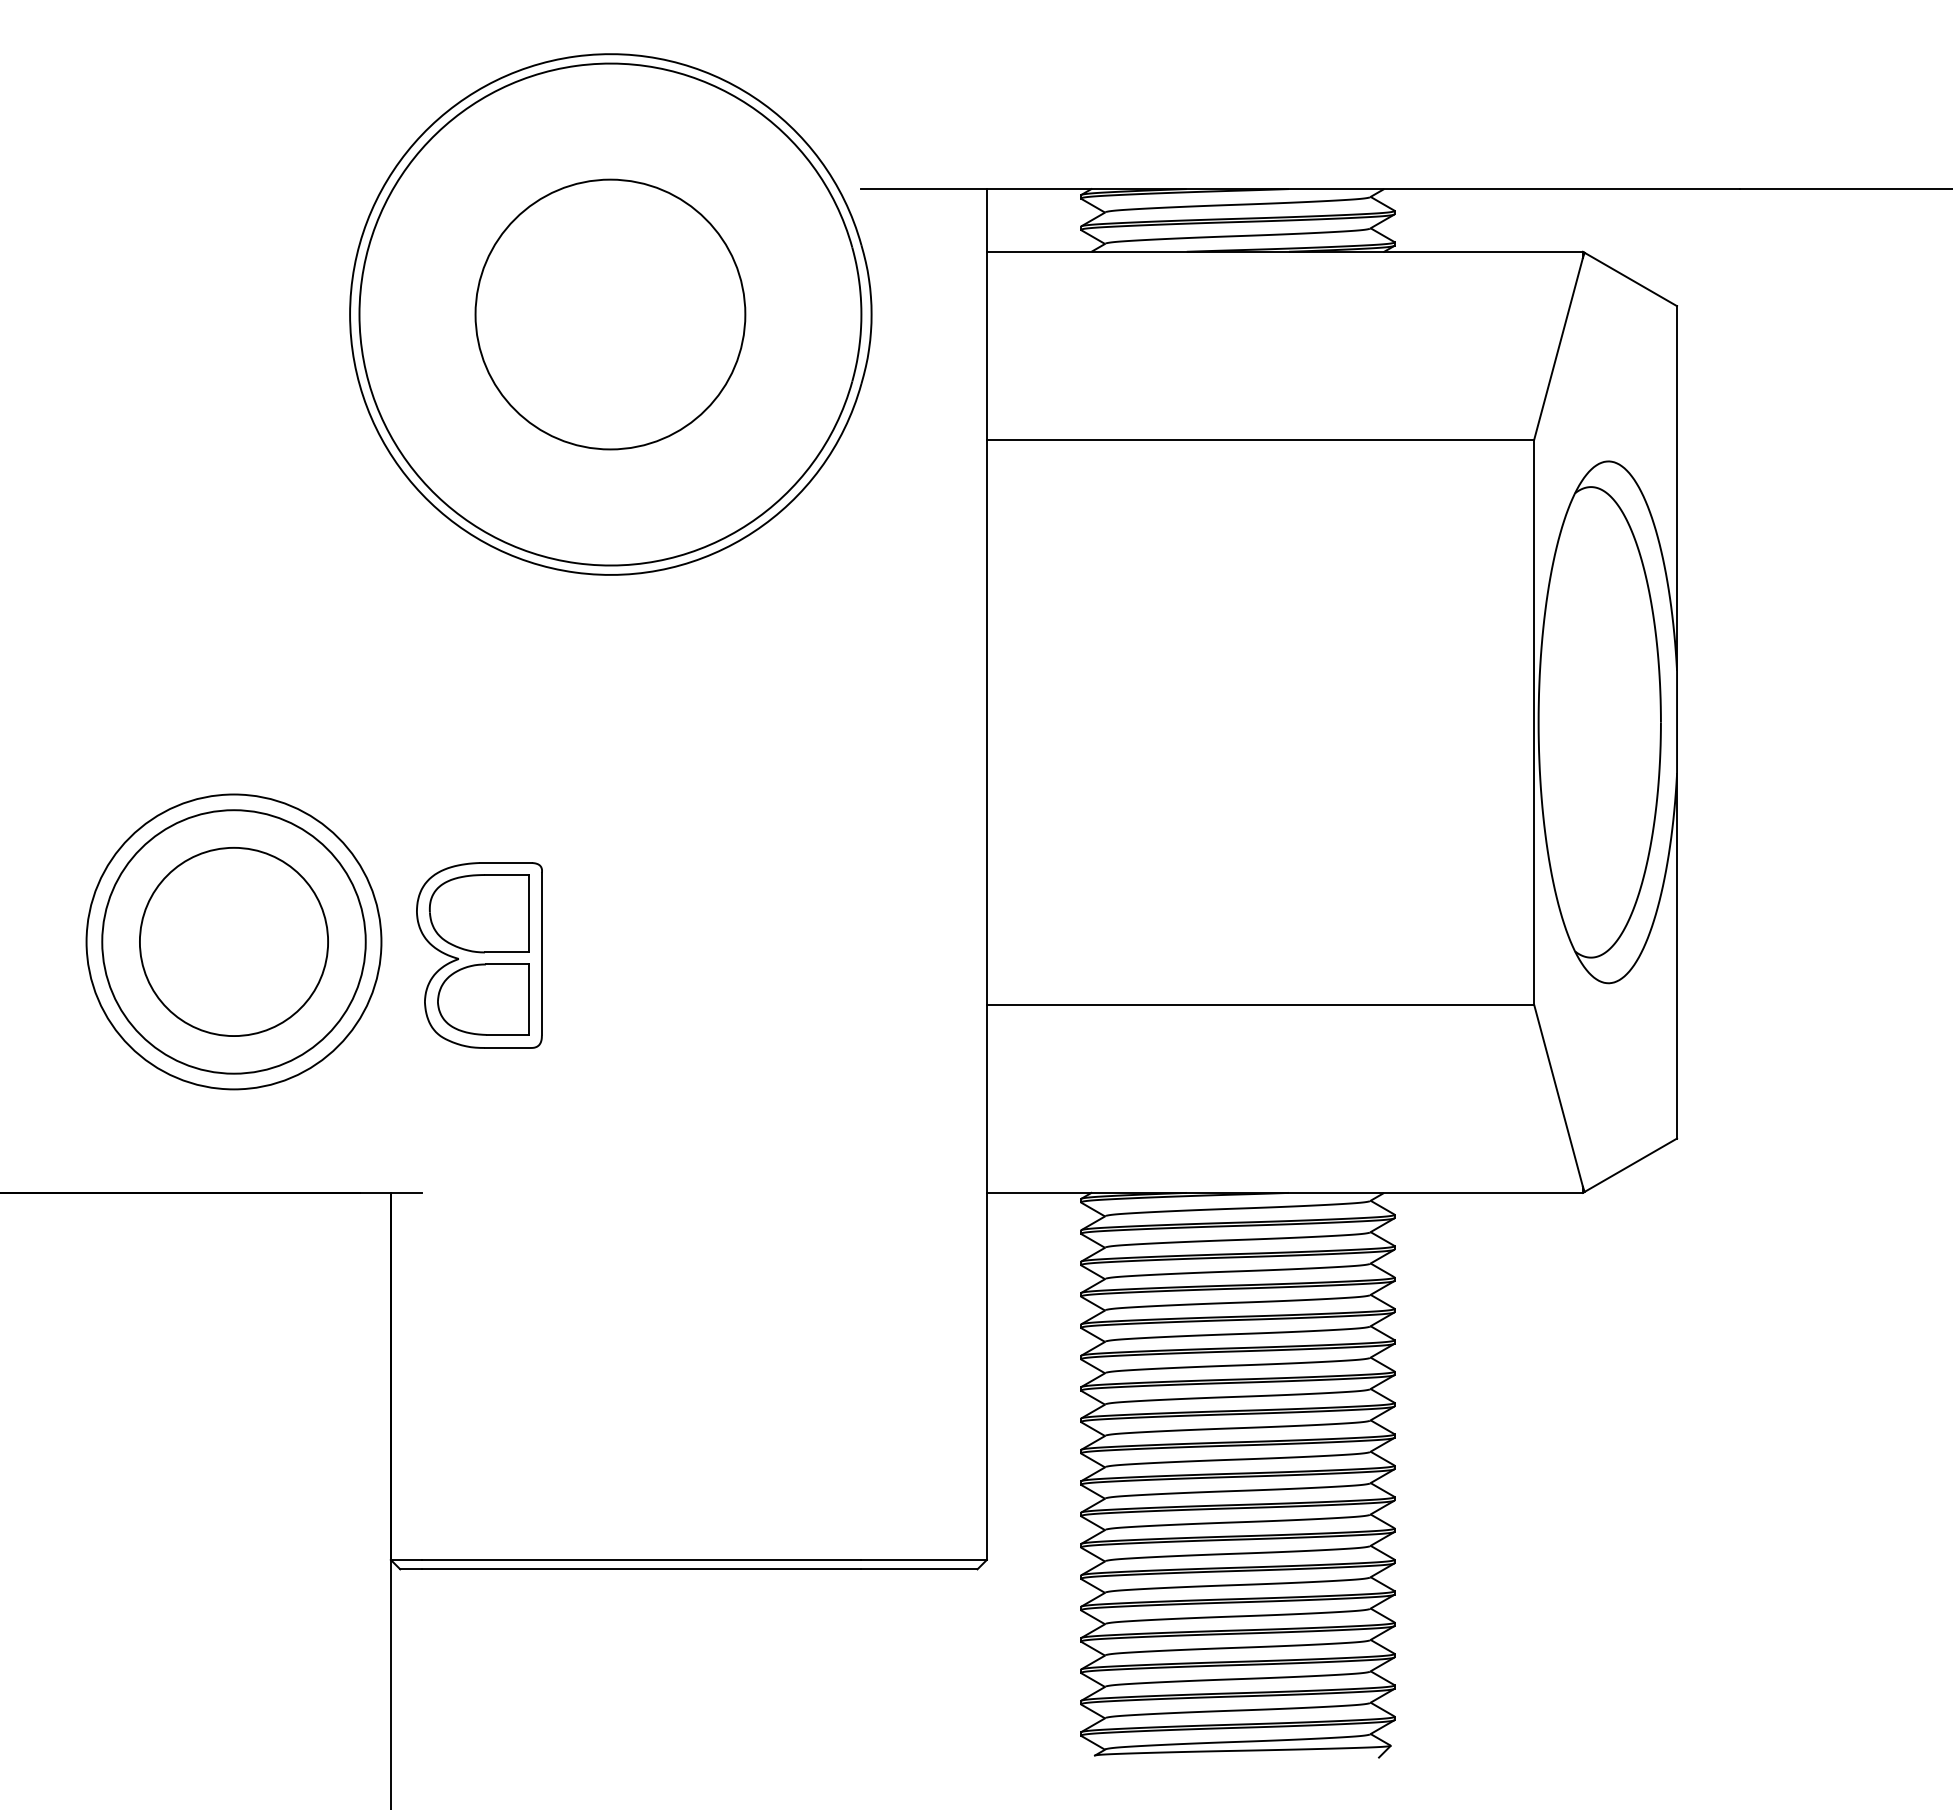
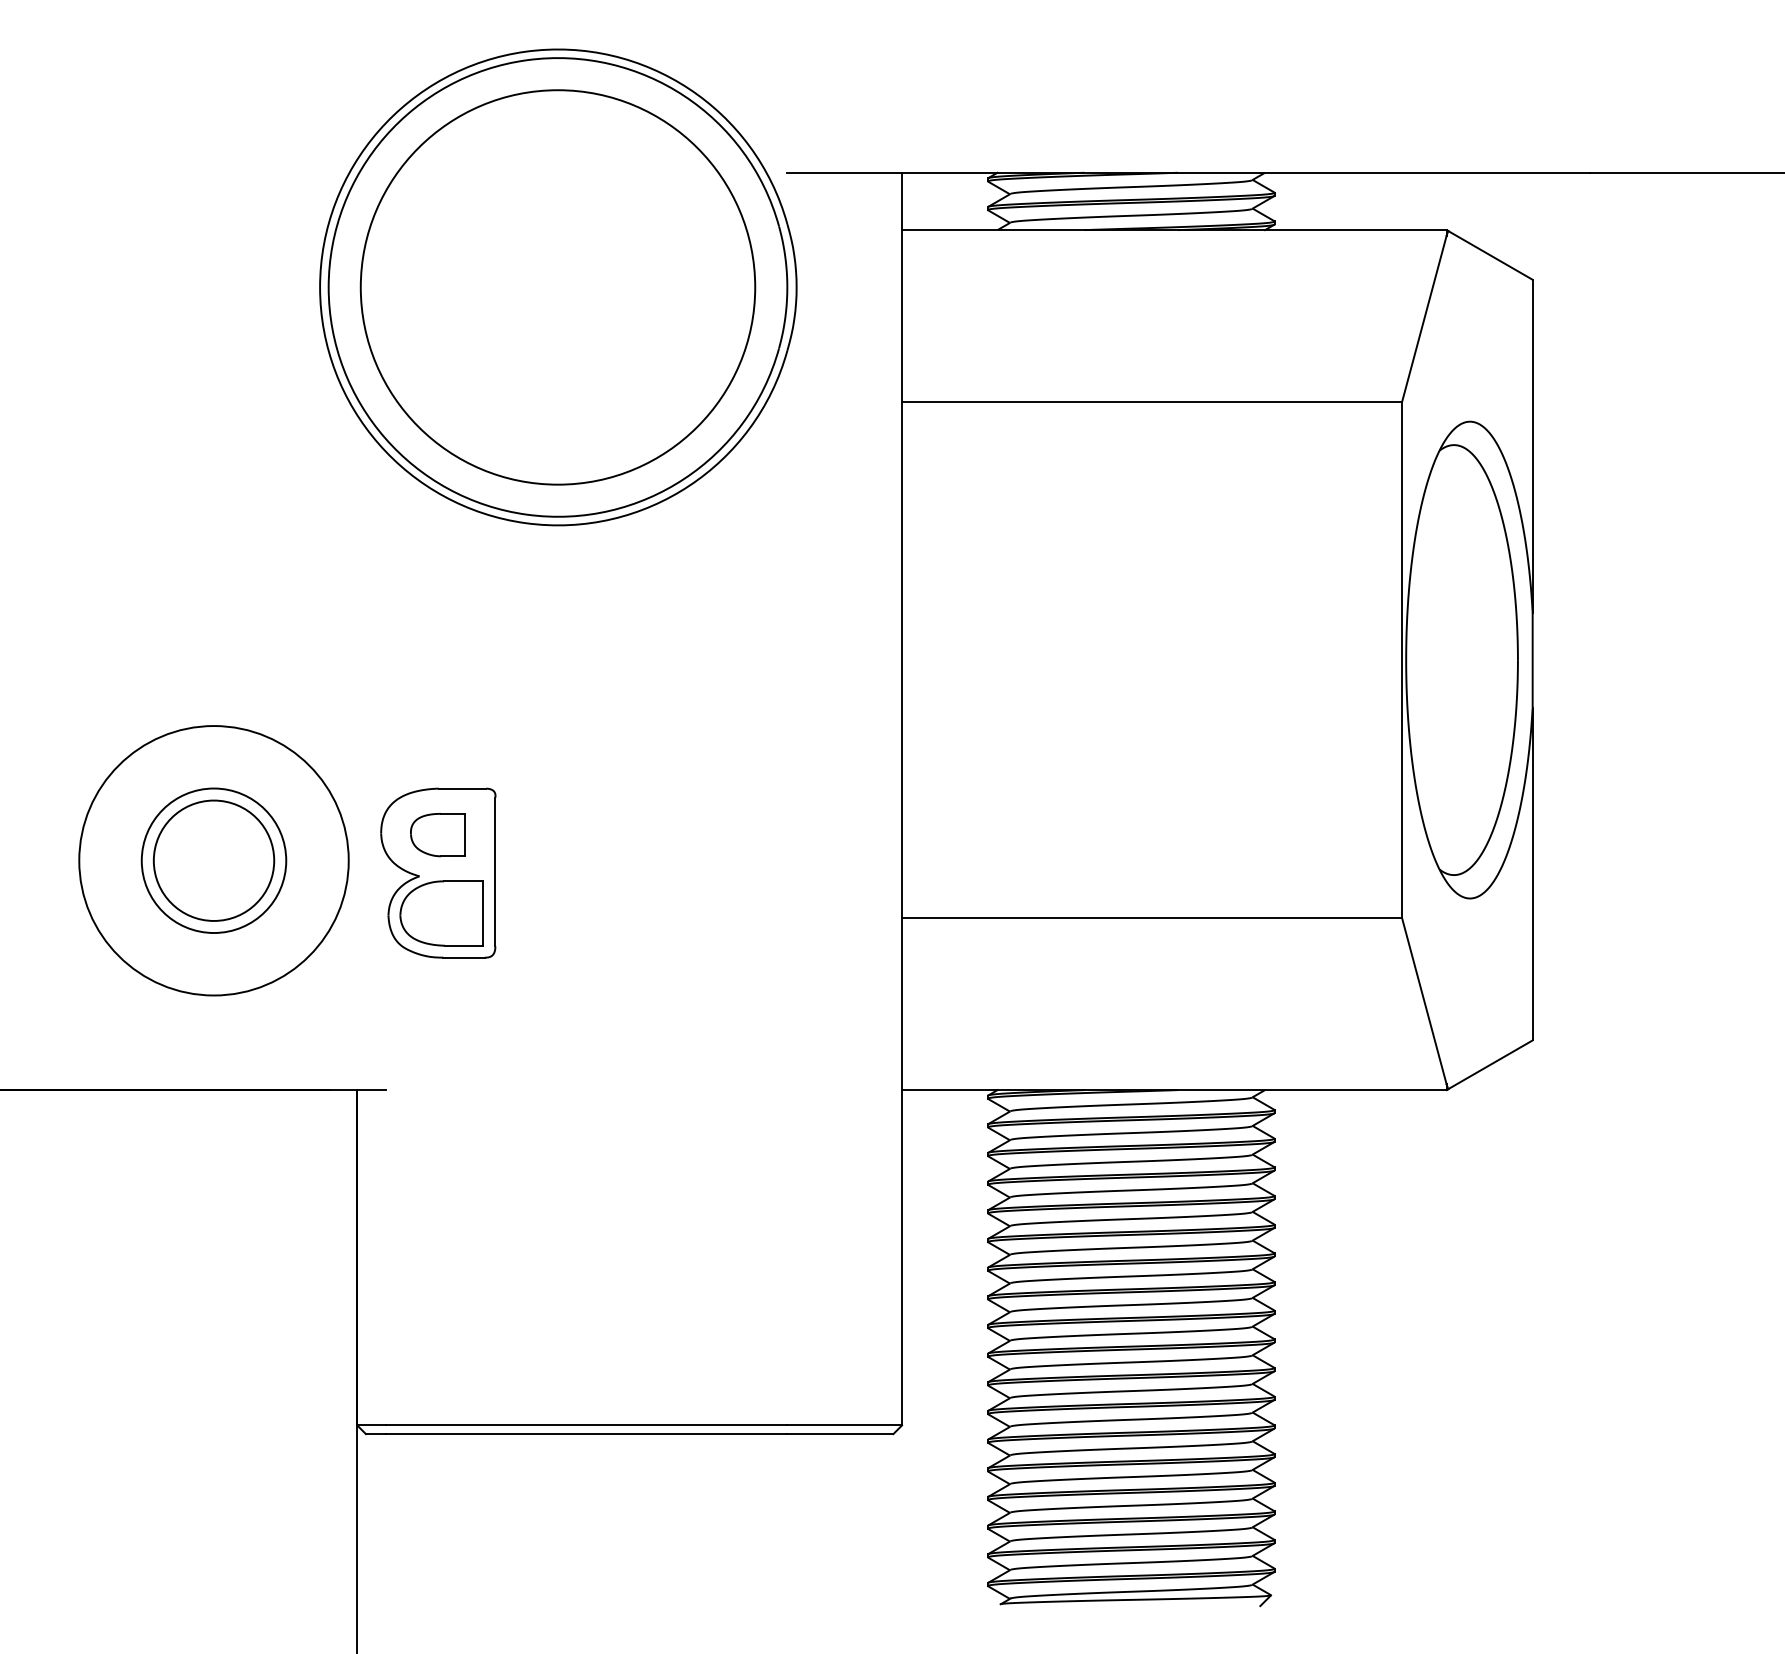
circle: (610, 314) -> (558, 287), size x1.6
part: (478, 913) -> (437, 834), size x0.6
circle: (233, 941) -> (213, 860), size x0.6
circle: (233, 941) -> (213, 860), size x0.7

